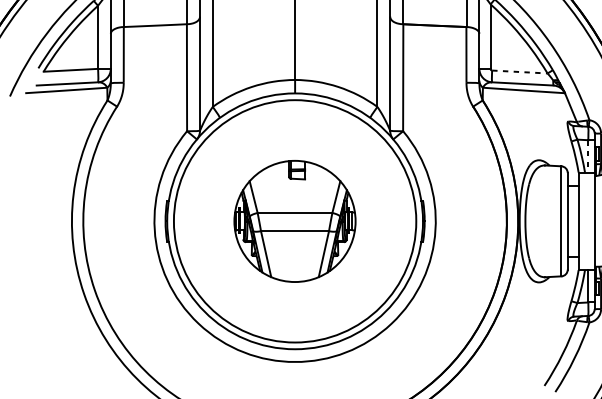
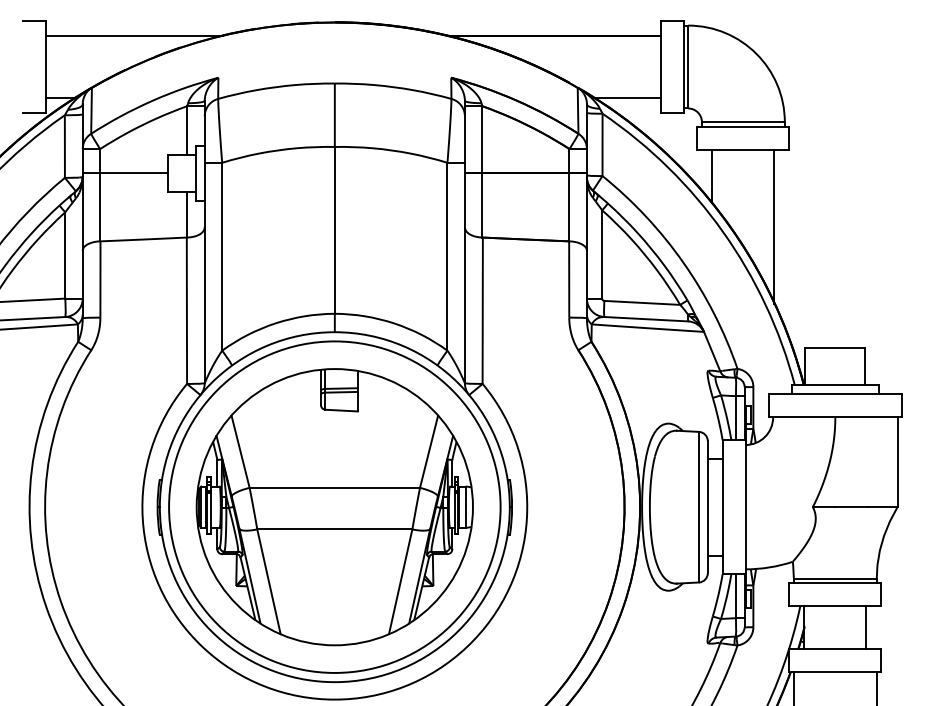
line: (520, 71) -> (642, 302), dashed -> solid
line: (588, 156) -> (735, 418), dashed -> solid
part: (294, 221) -> (334, 507), size x1.67

